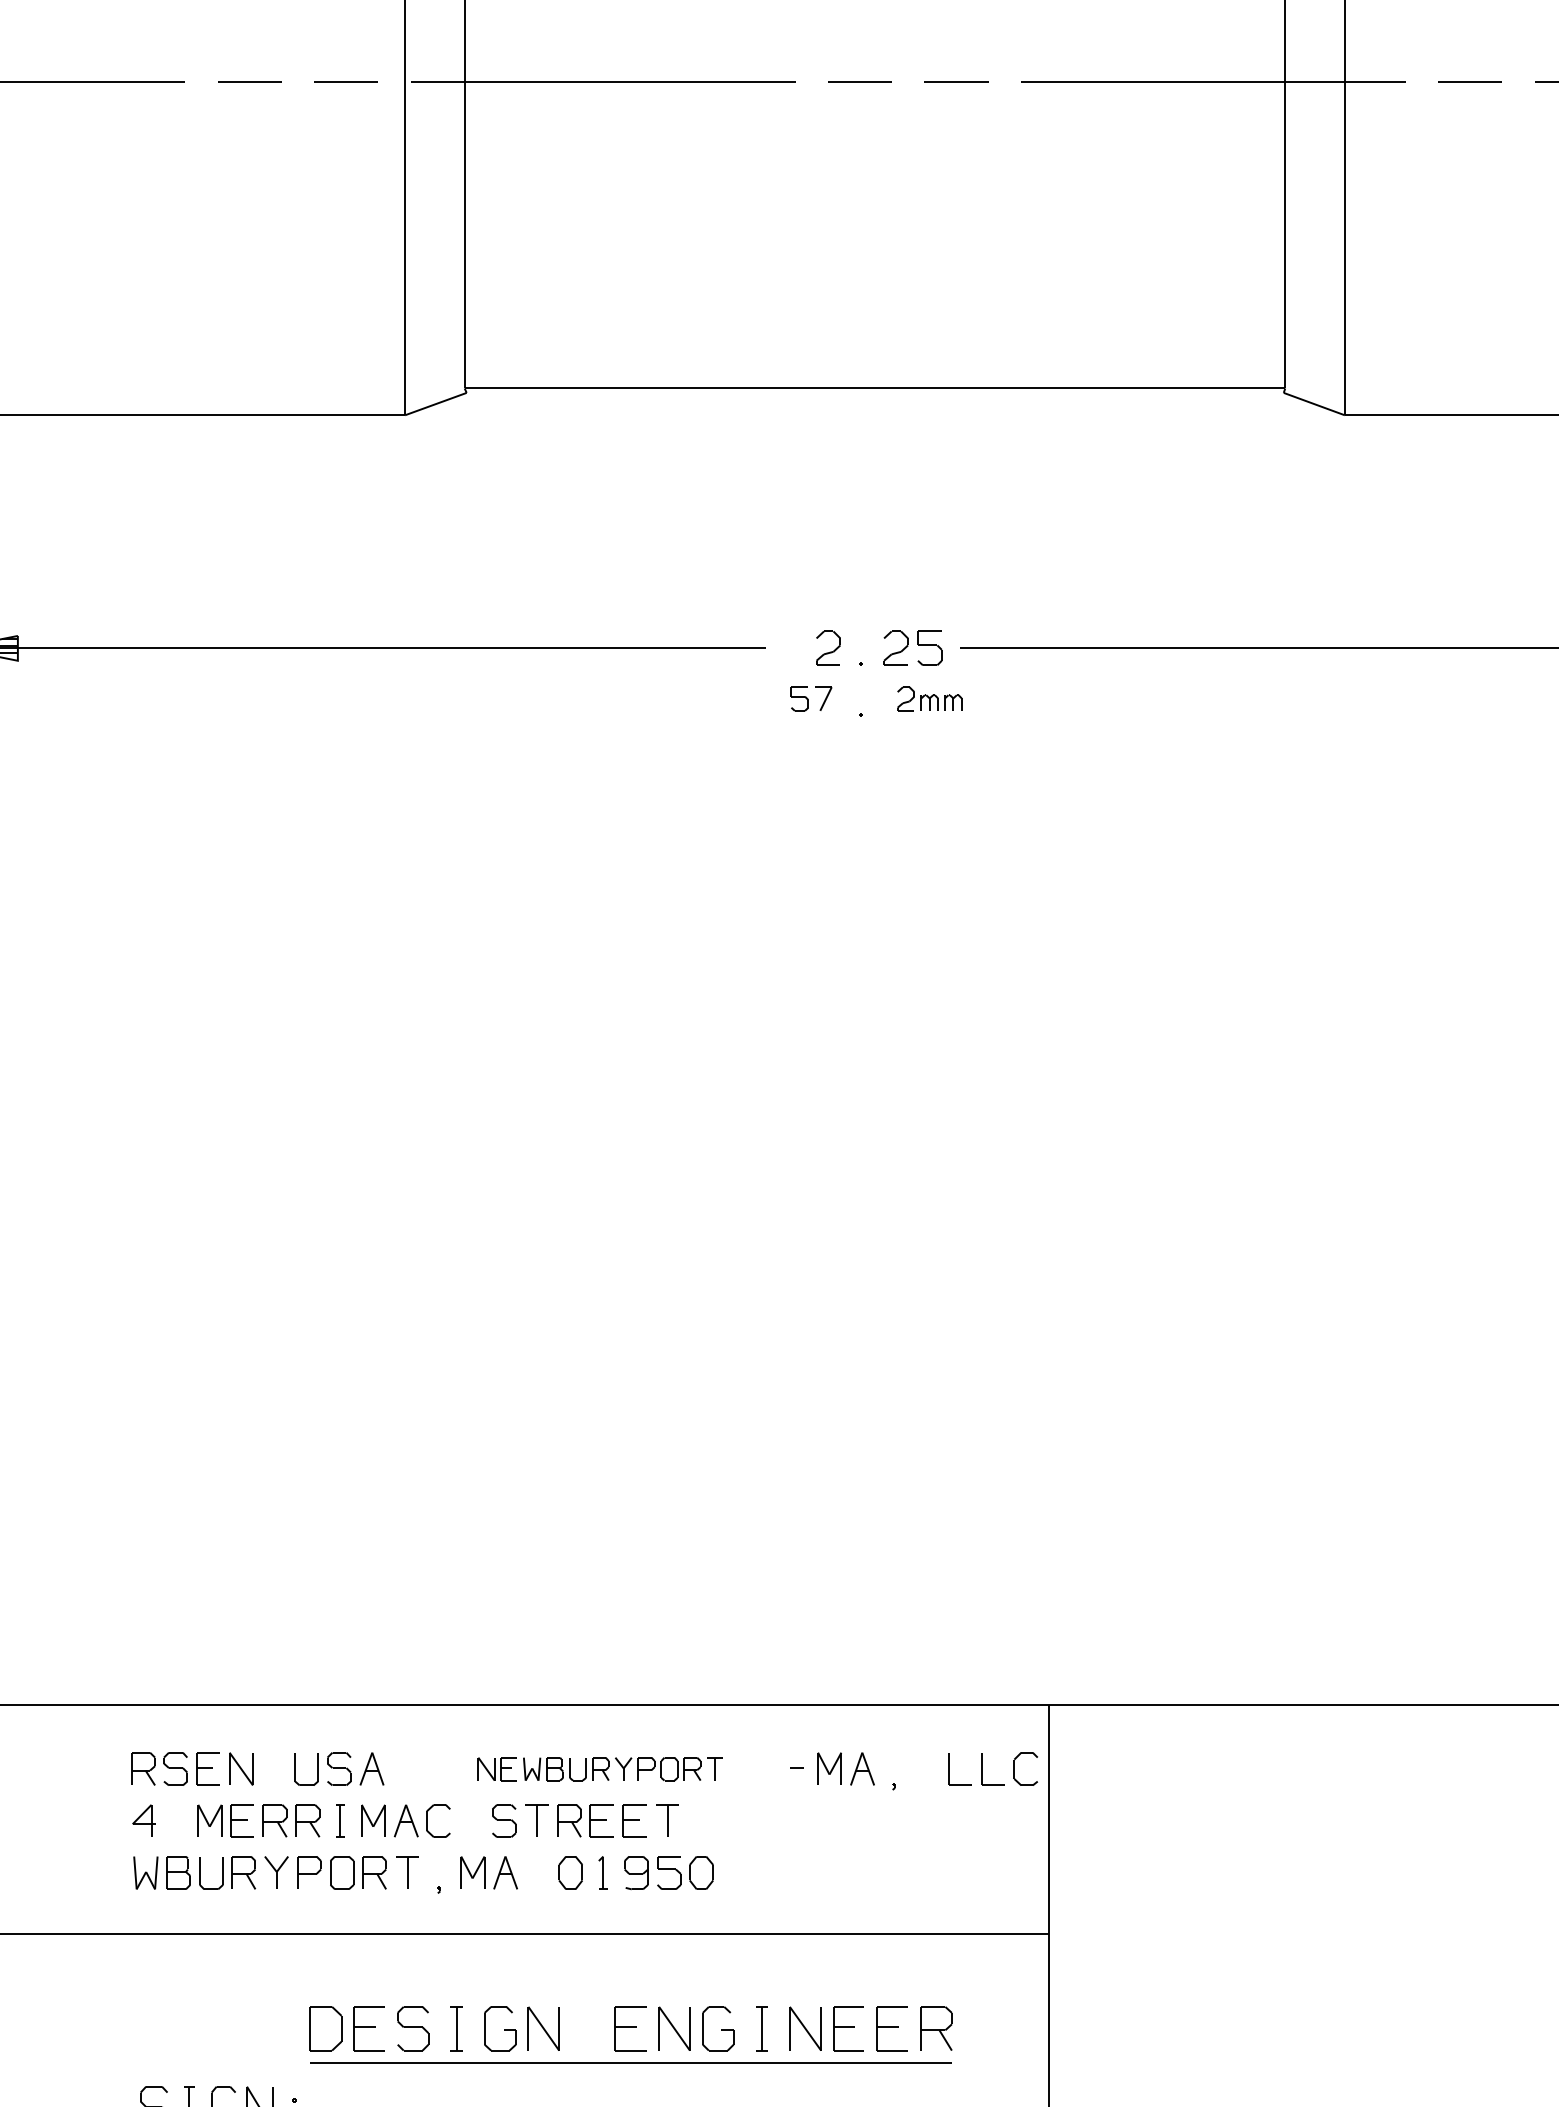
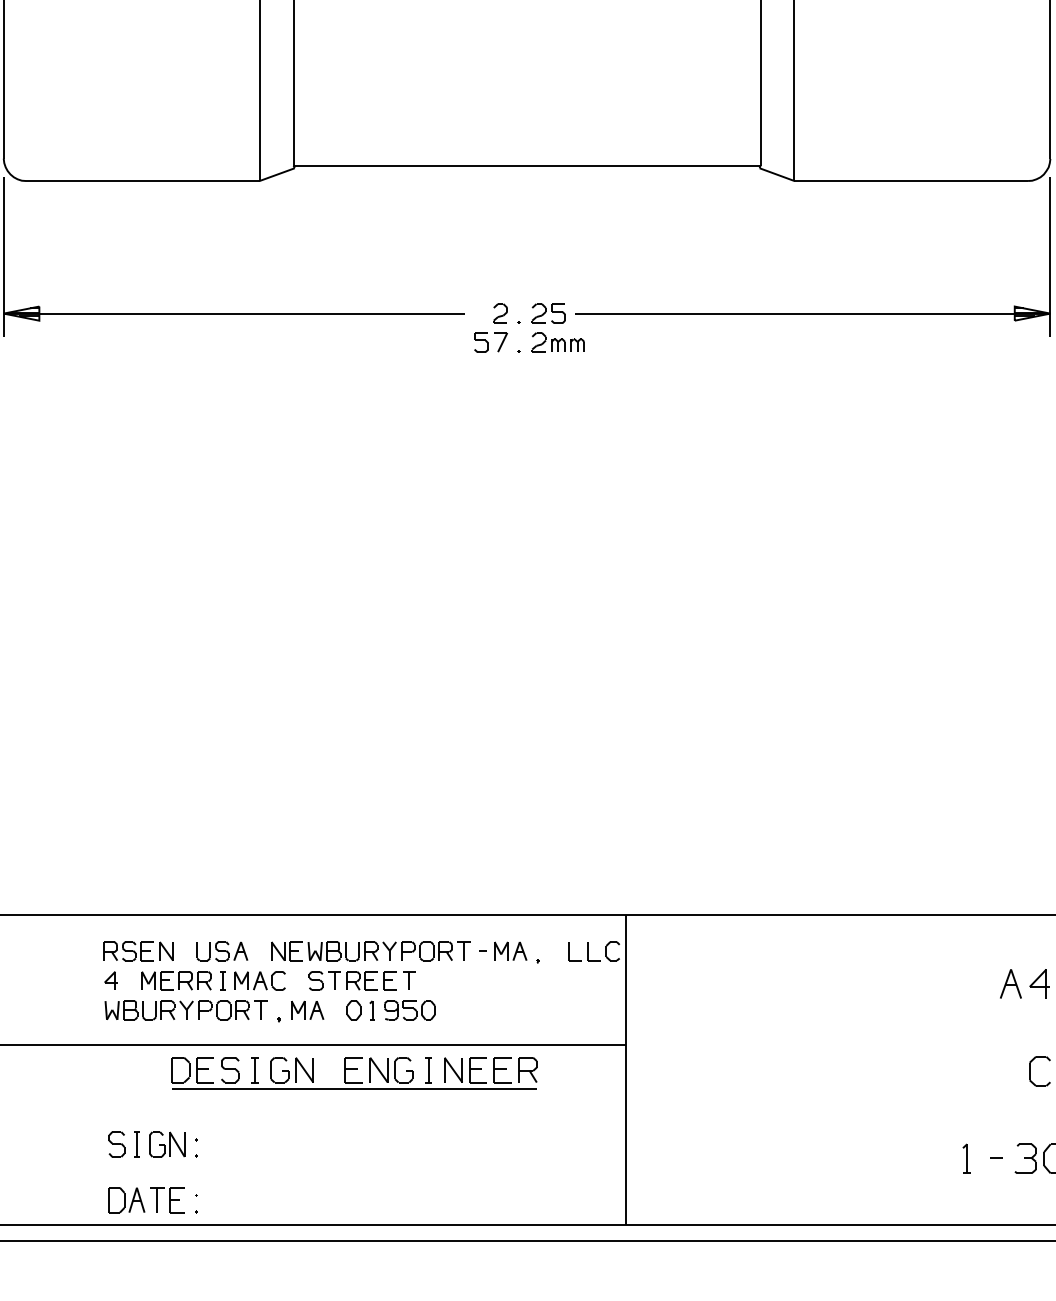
part: (810, 699) -> (490, 342), size x1.43
part: (928, 699) -> (557, 342), size x1.43
part: (599, 1769) -> (370, 951), size x1.43
part: (631, 2034) -> (354, 1073), moved

